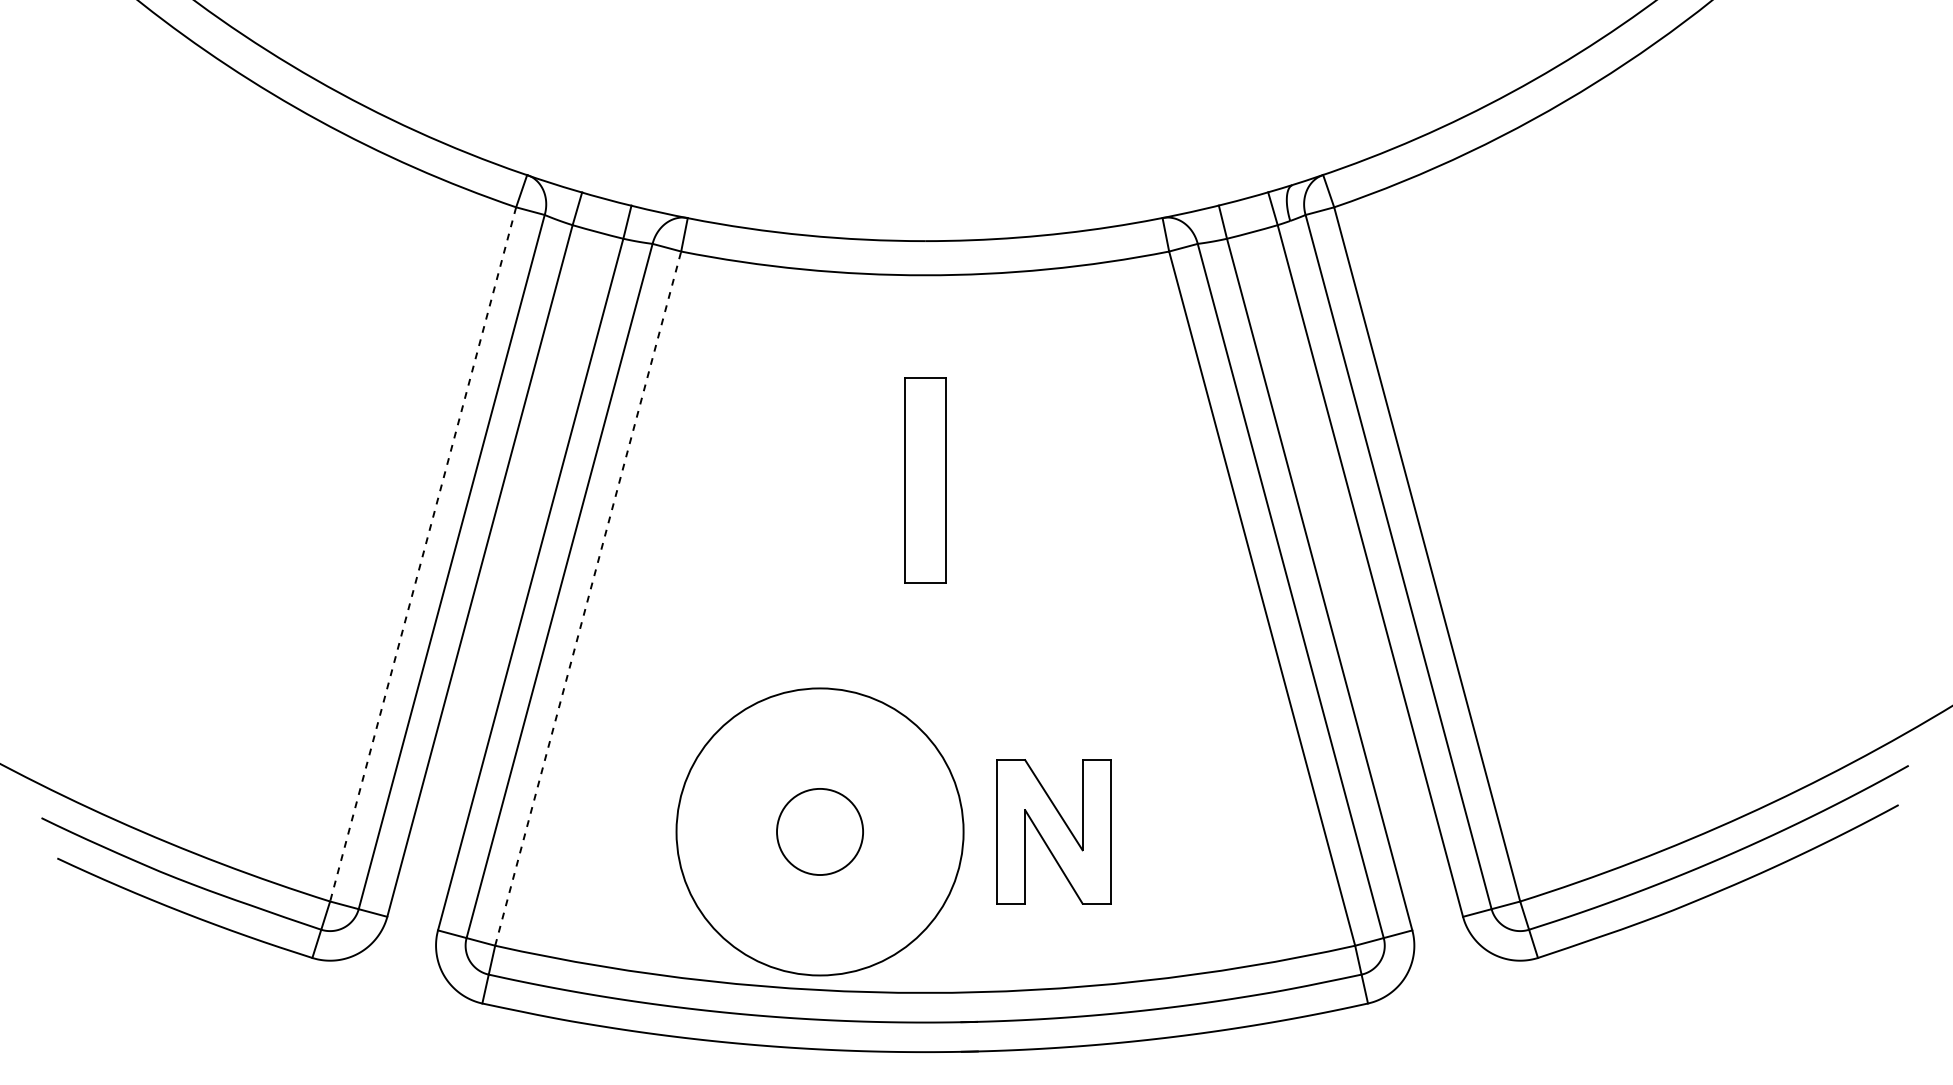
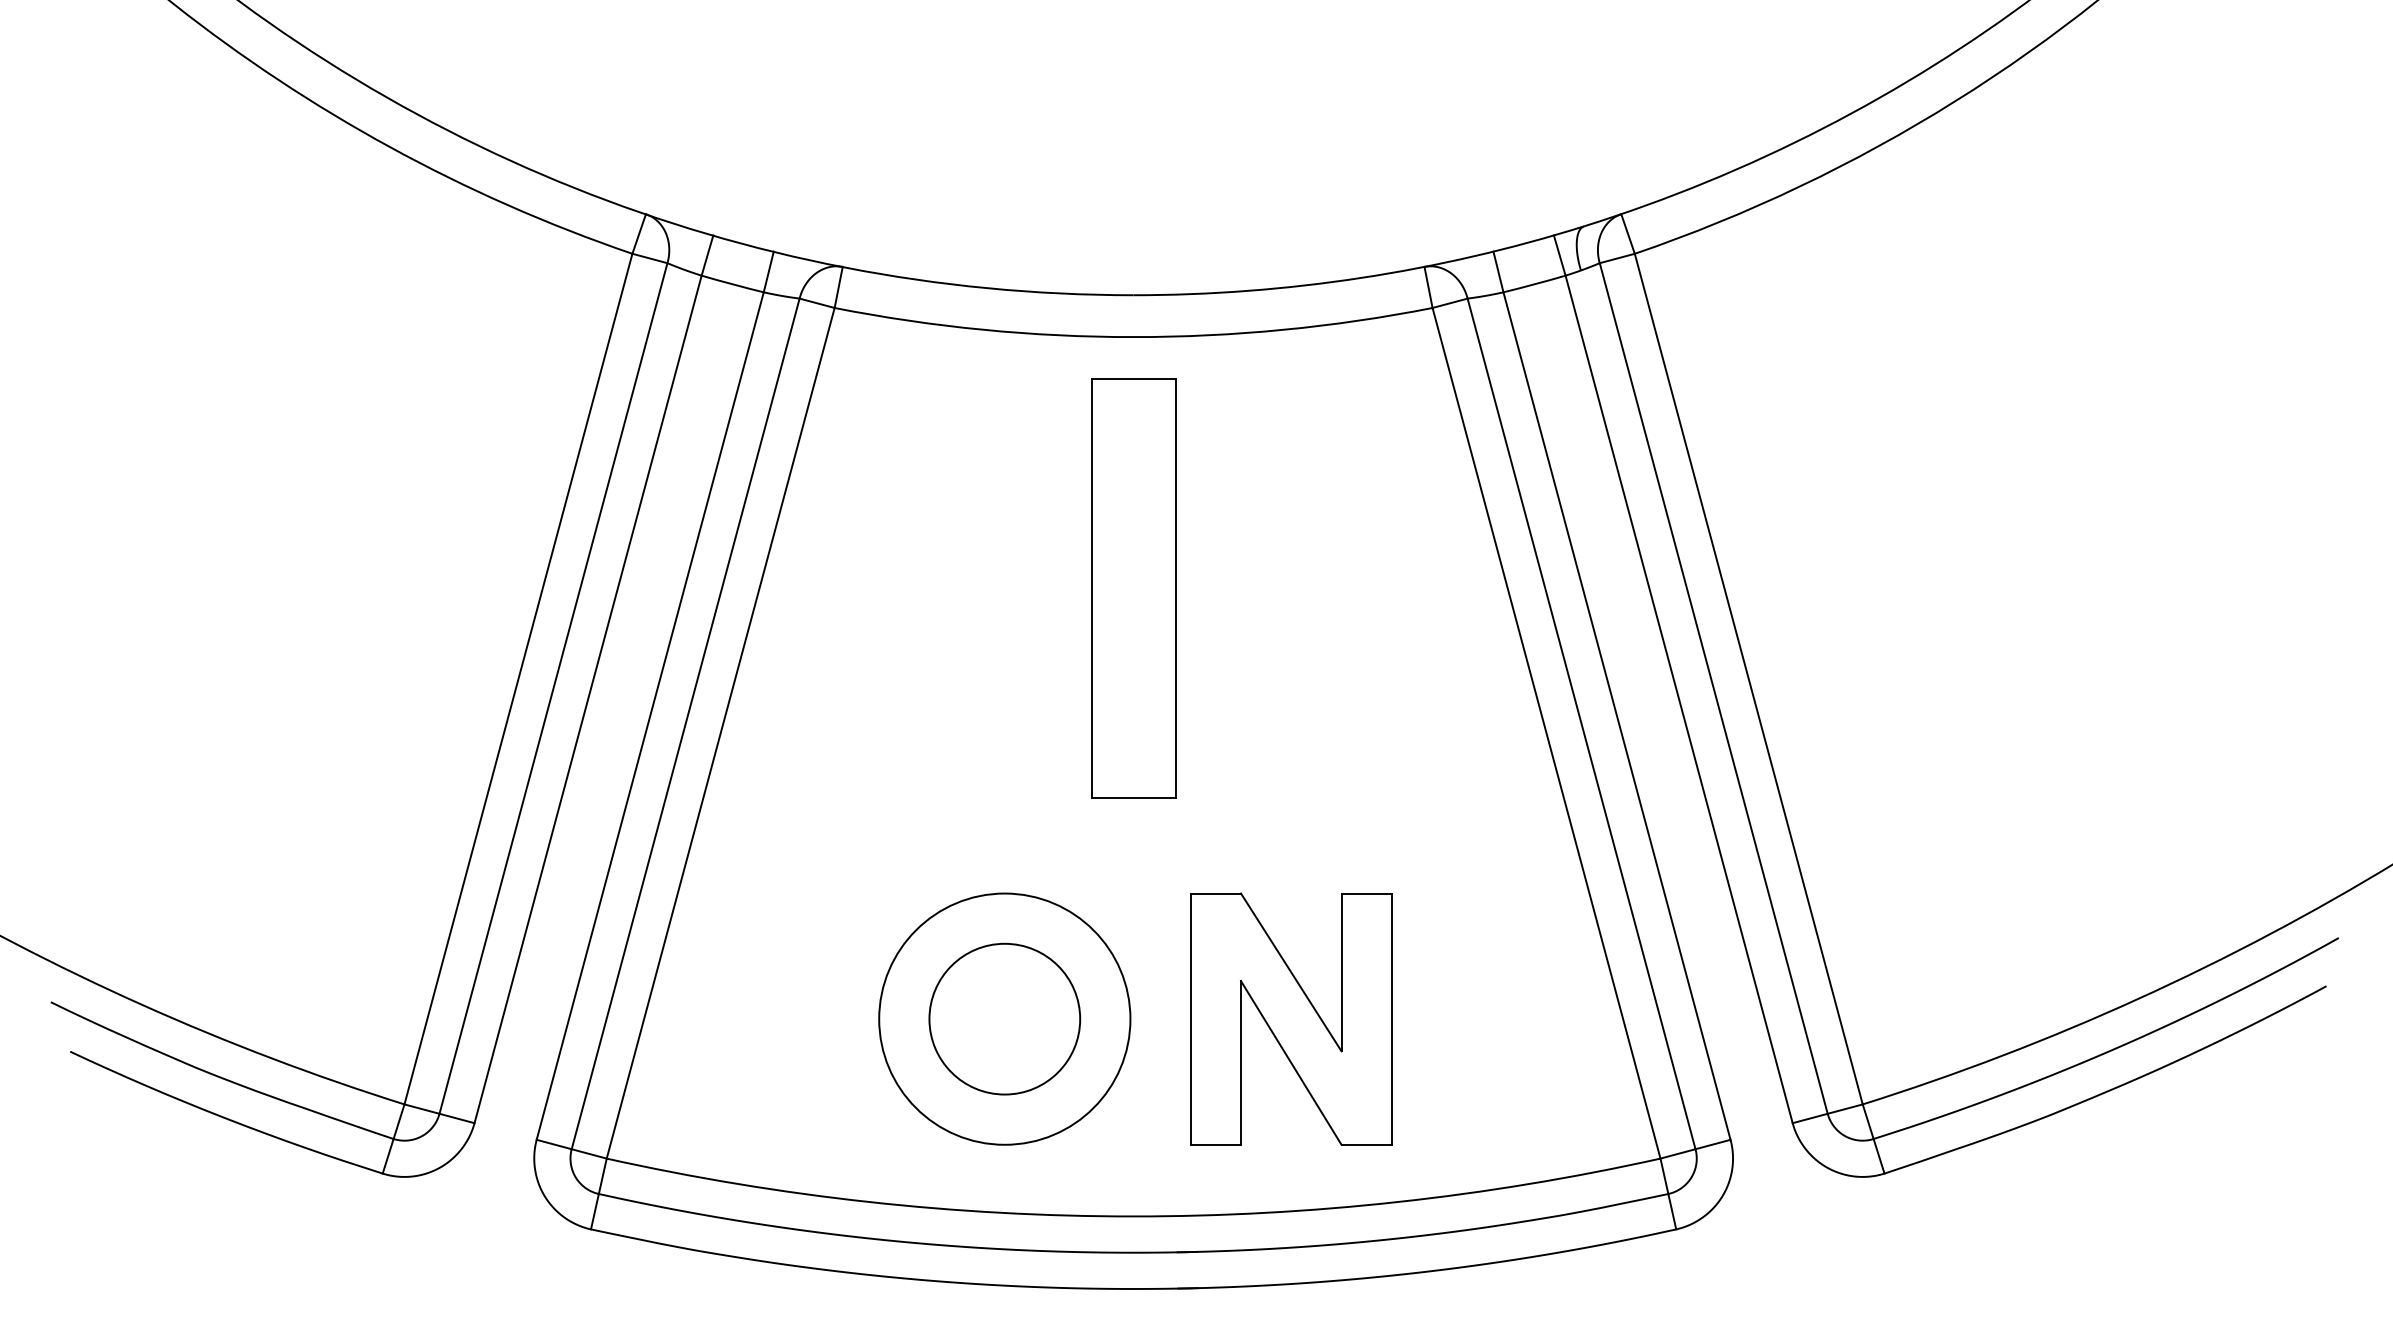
part: (925, 480) -> (1133, 588), size x1.67
line: (423, 554) -> (518, 679), dashed -> solid
line: (588, 597) -> (720, 732), dashed -> solid
circle: (819, 831) -> (1004, 1018), size x0.71
circle: (819, 831) -> (1004, 1018), size x1.43
part: (1054, 831) -> (1291, 1018), size x1.43

